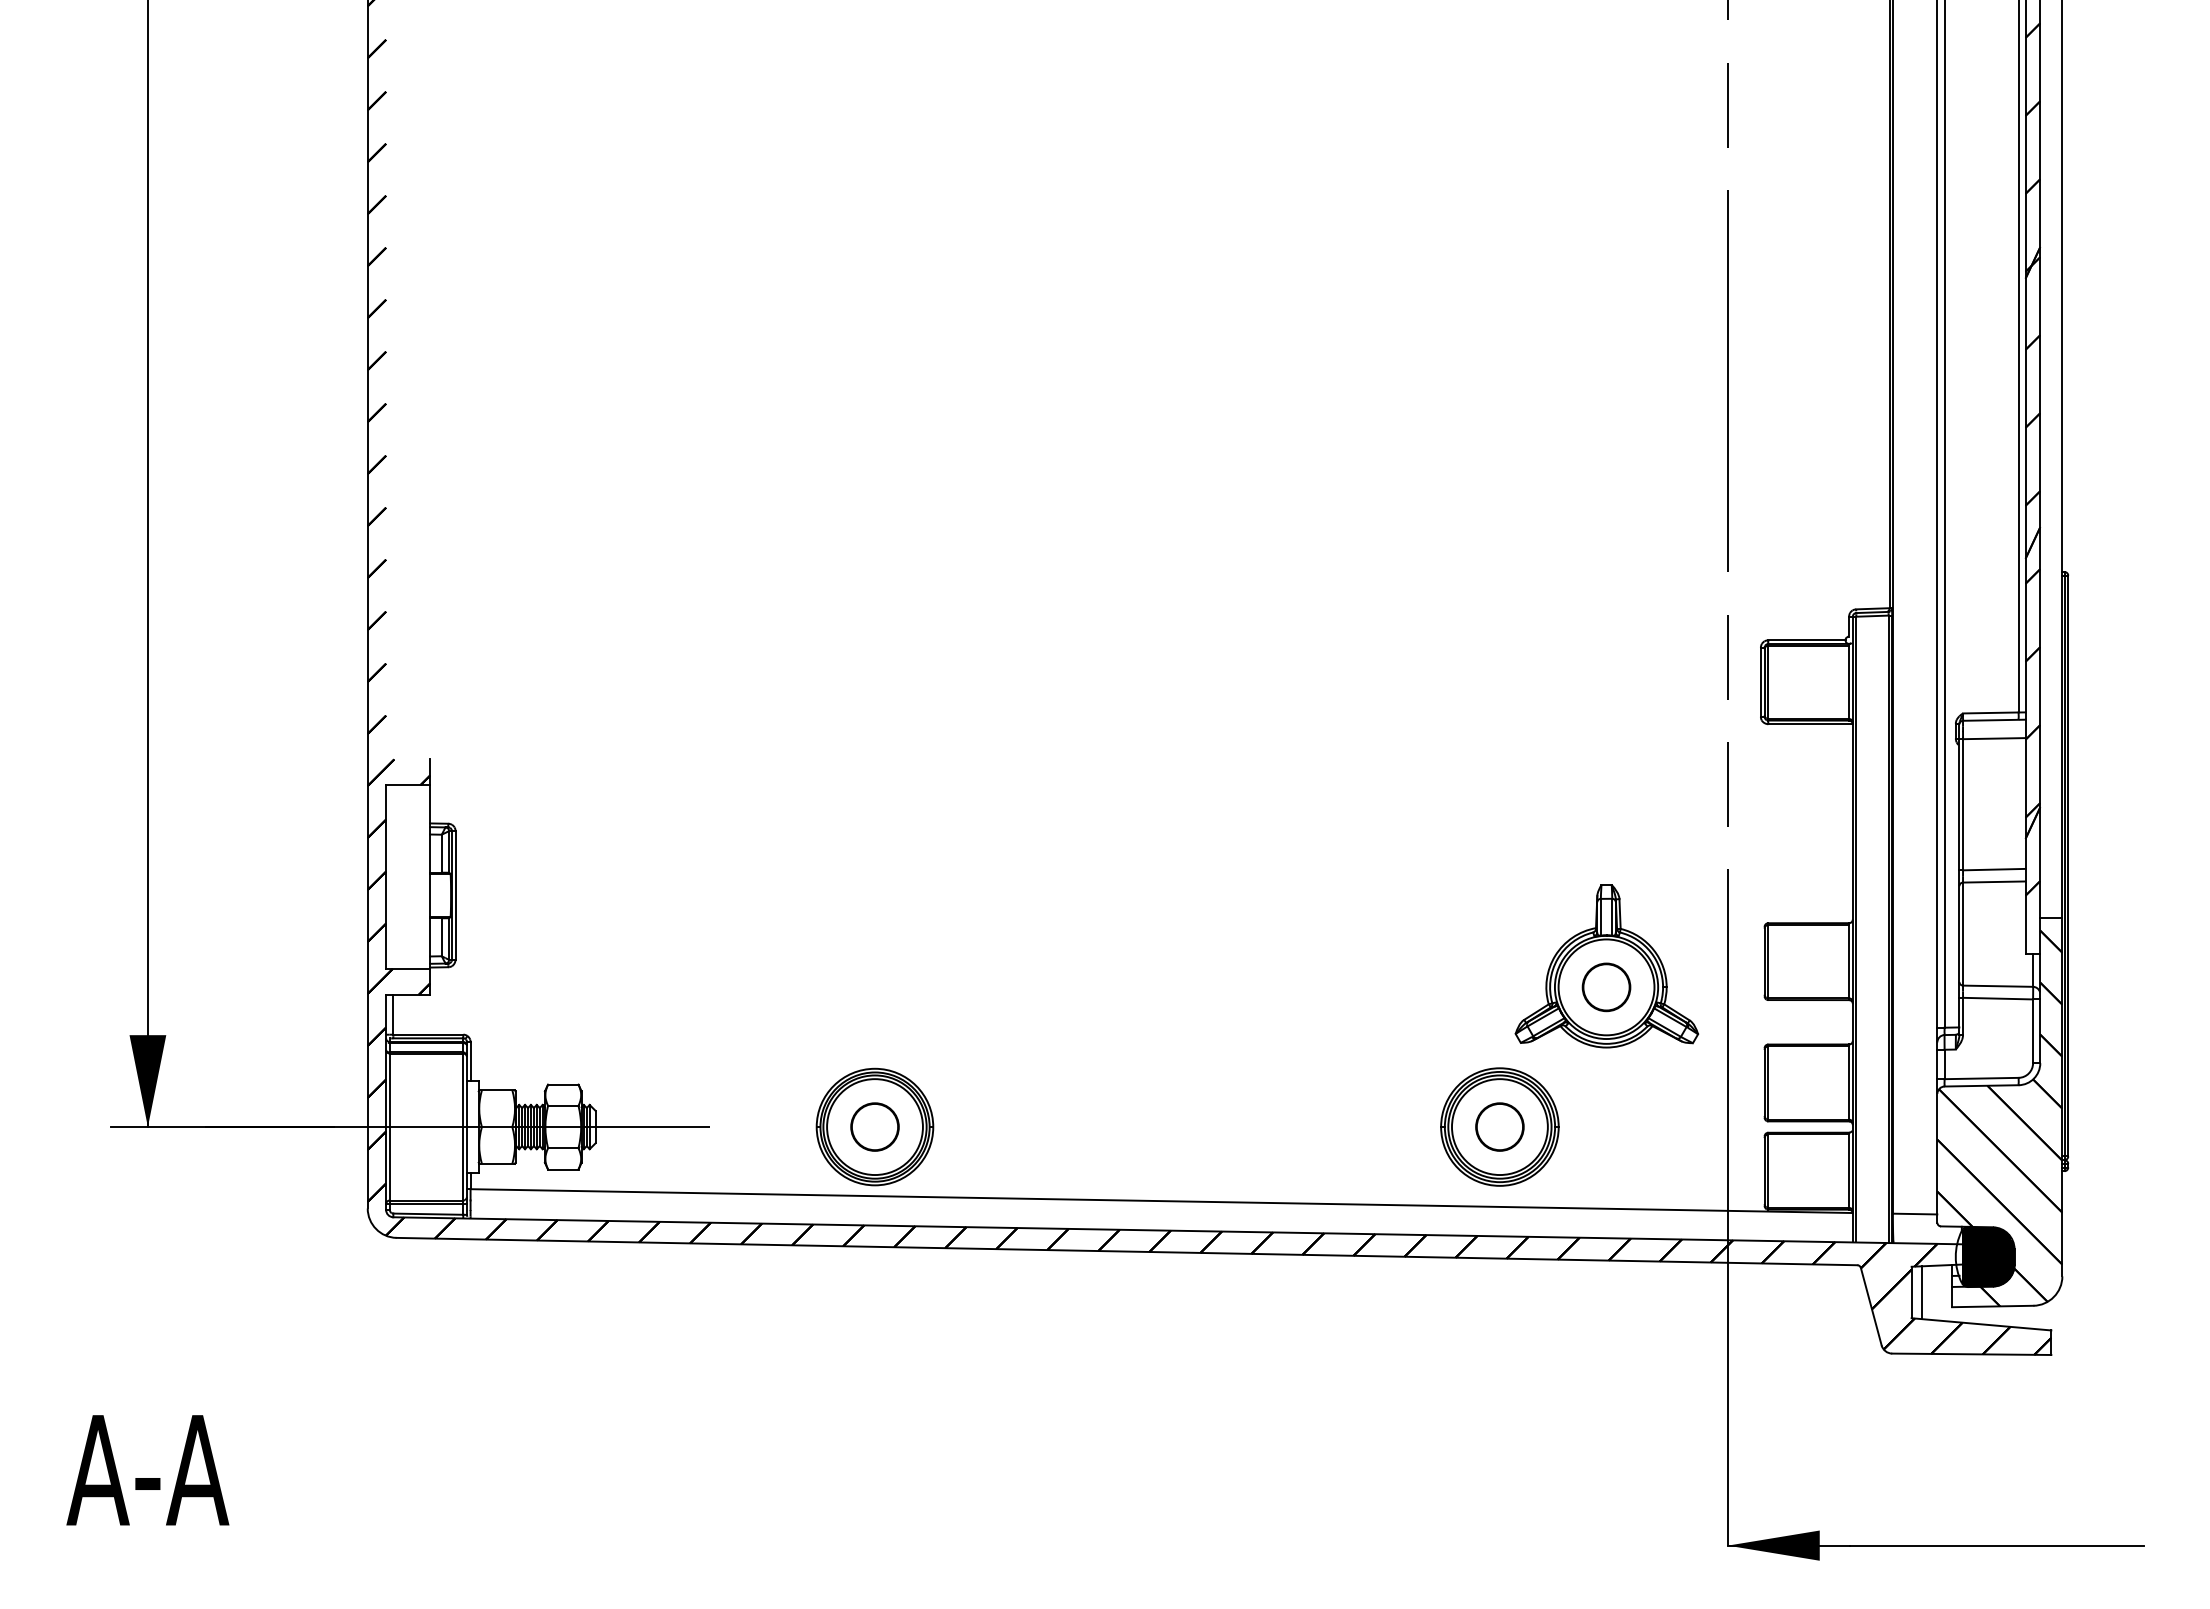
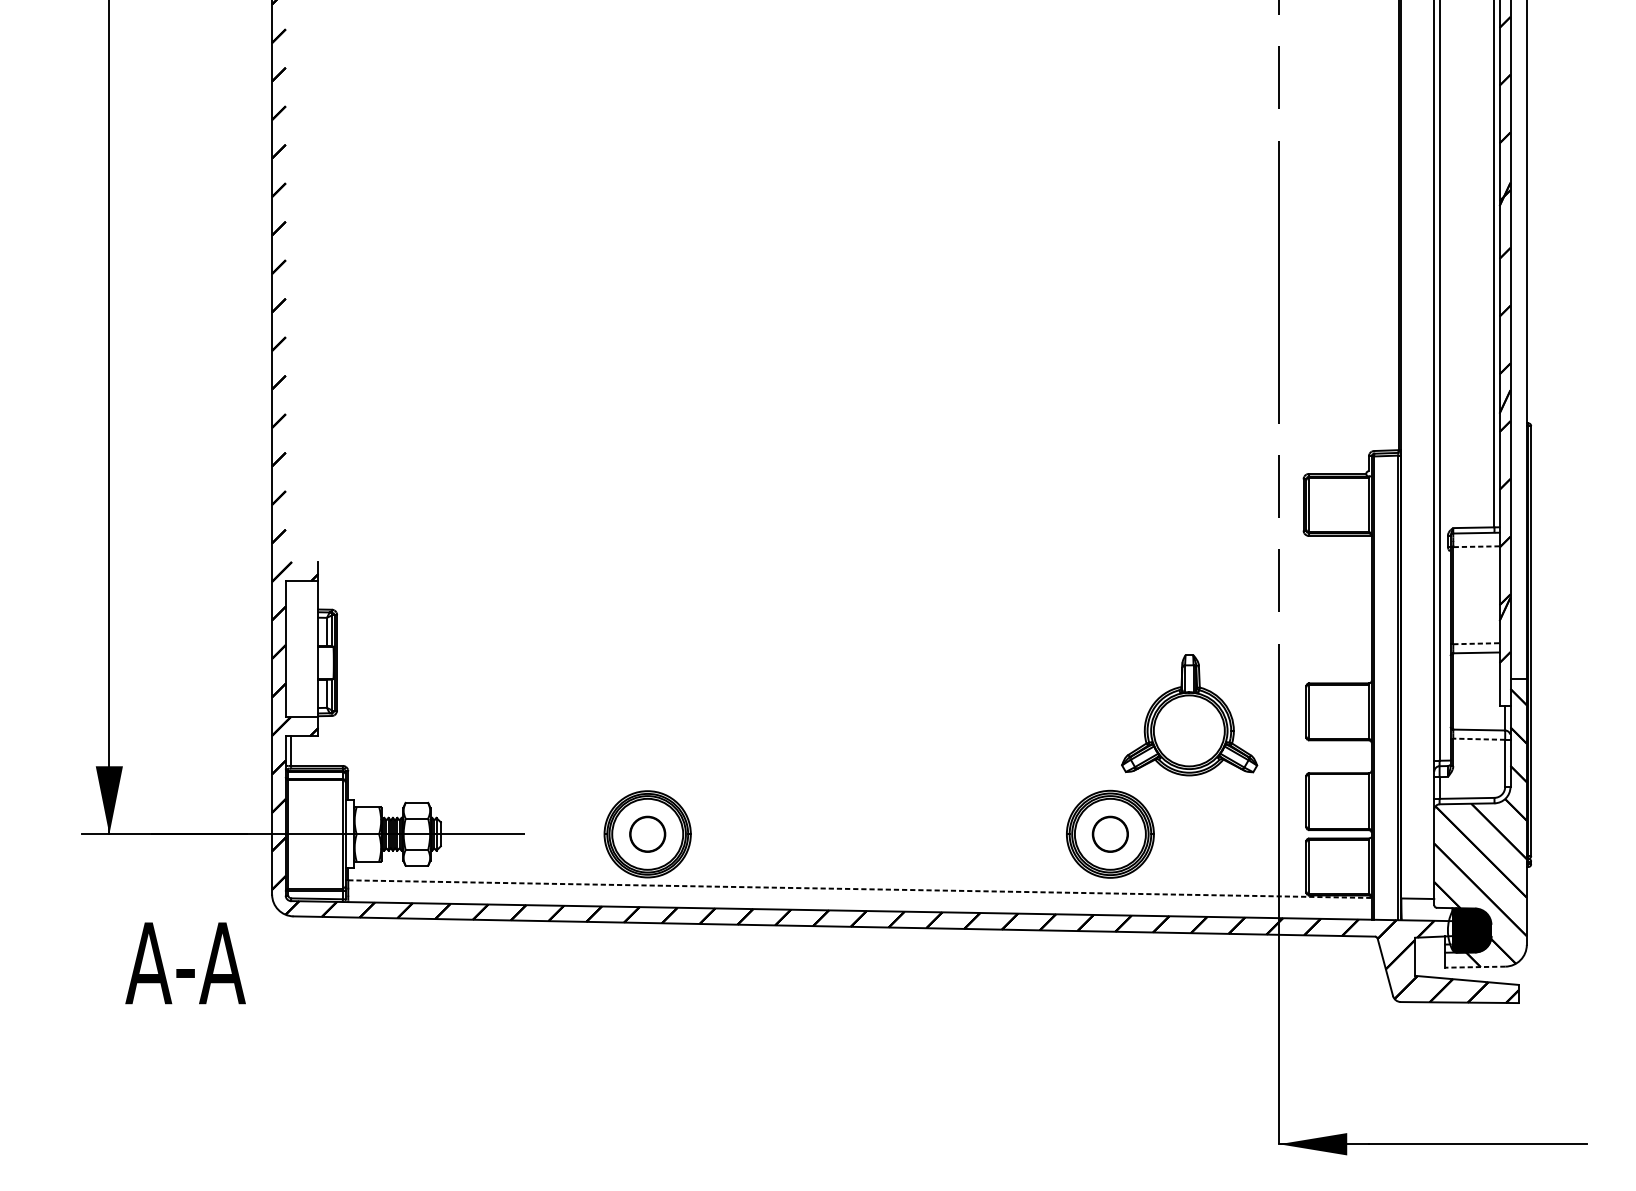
line: (1993, 738) -> (1475, 546), solid -> dashed
line: (1994, 869) -> (1476, 643), solid -> dashed
part: (1606, 987) -> (1189, 730), removed
line: (1997, 998) -> (1478, 739), solid -> dashed
line: (1162, 1201) -> (860, 889), solid -> dashed
line: (1922, 1292) -> (1423, 956), removed
line: (1992, 1306) -> (1475, 967), solid -> dashed
text: (147, 1470) -> (185, 963), moved

